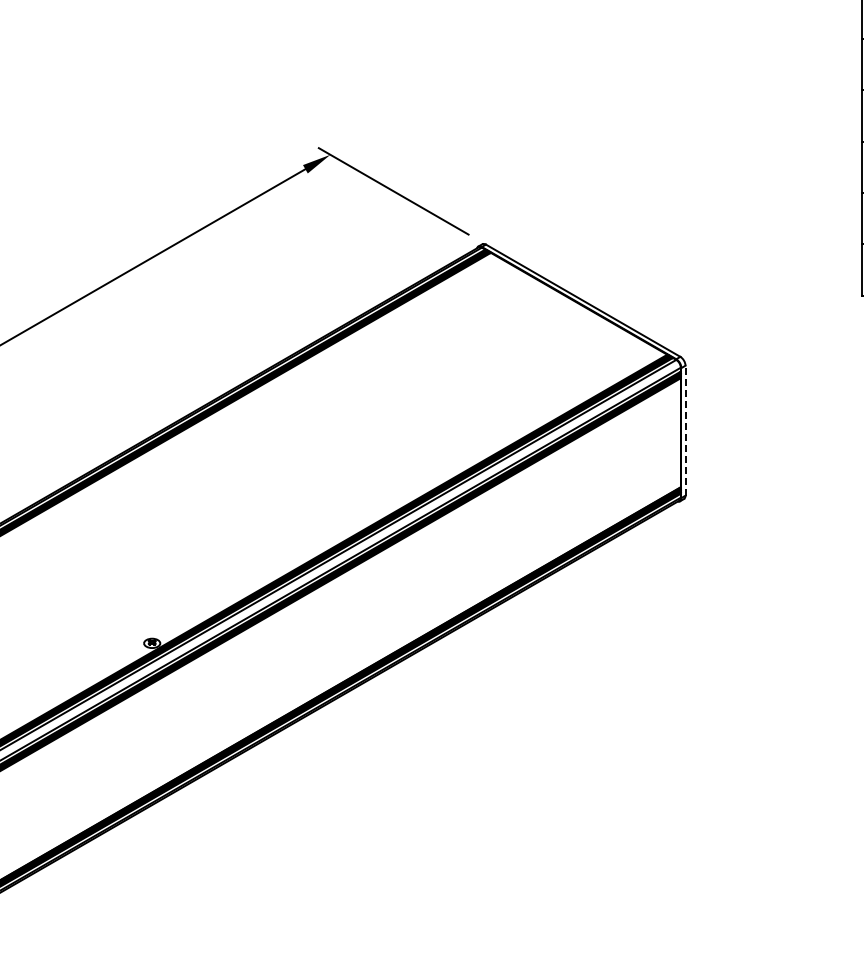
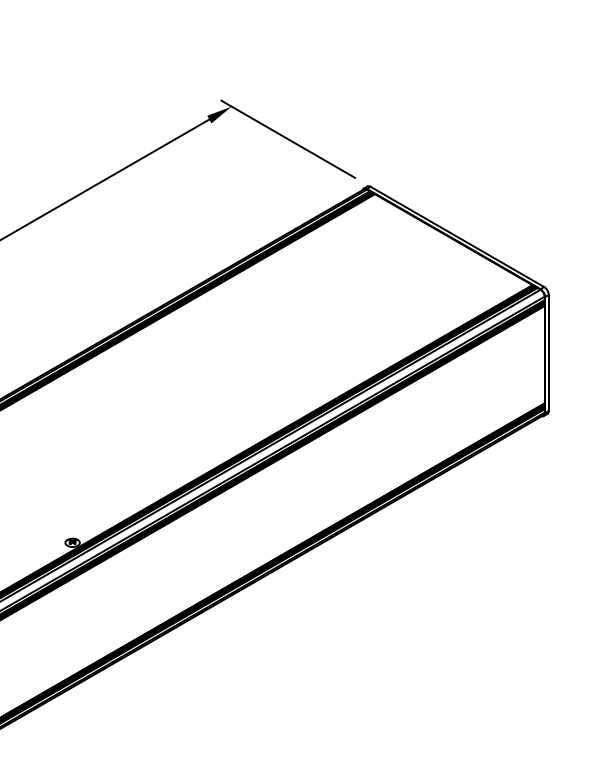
line: (685, 430) -> (548, 352), dashed -> solid

